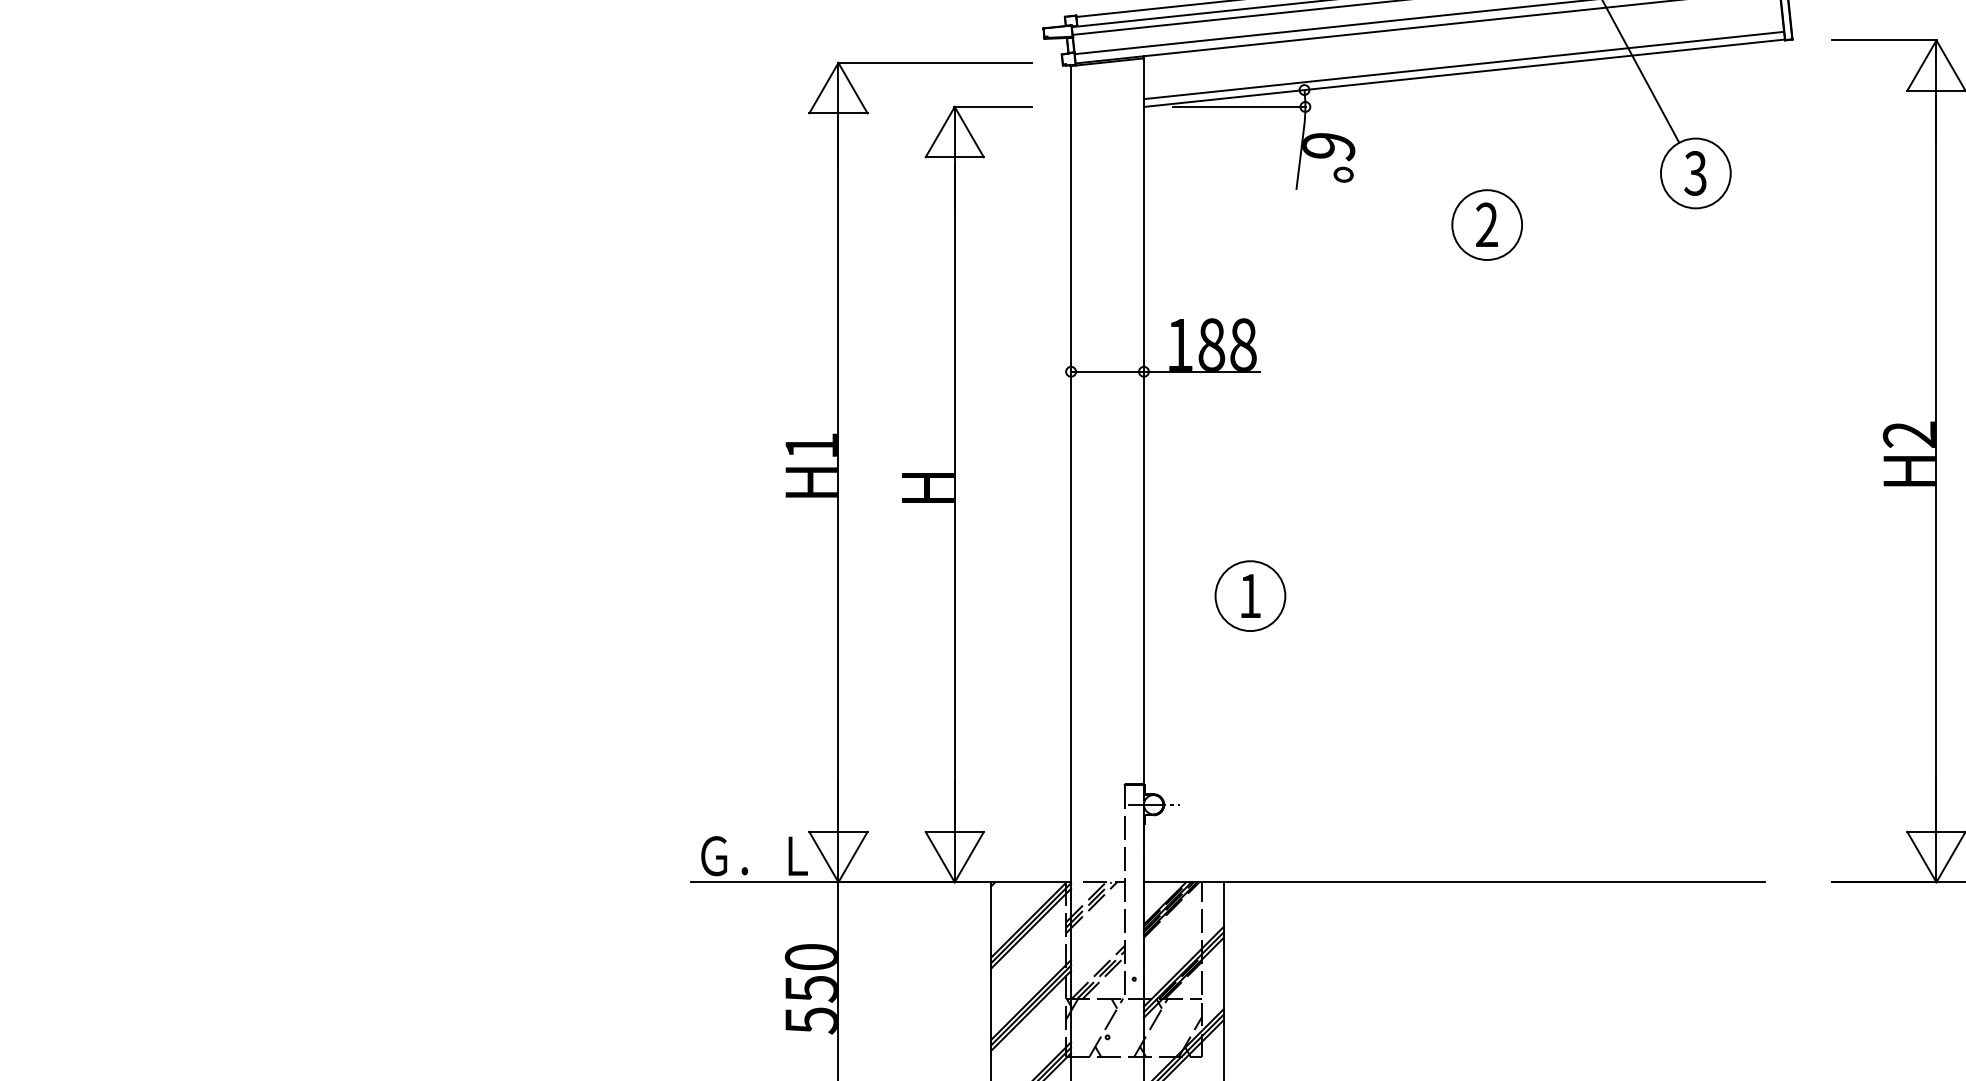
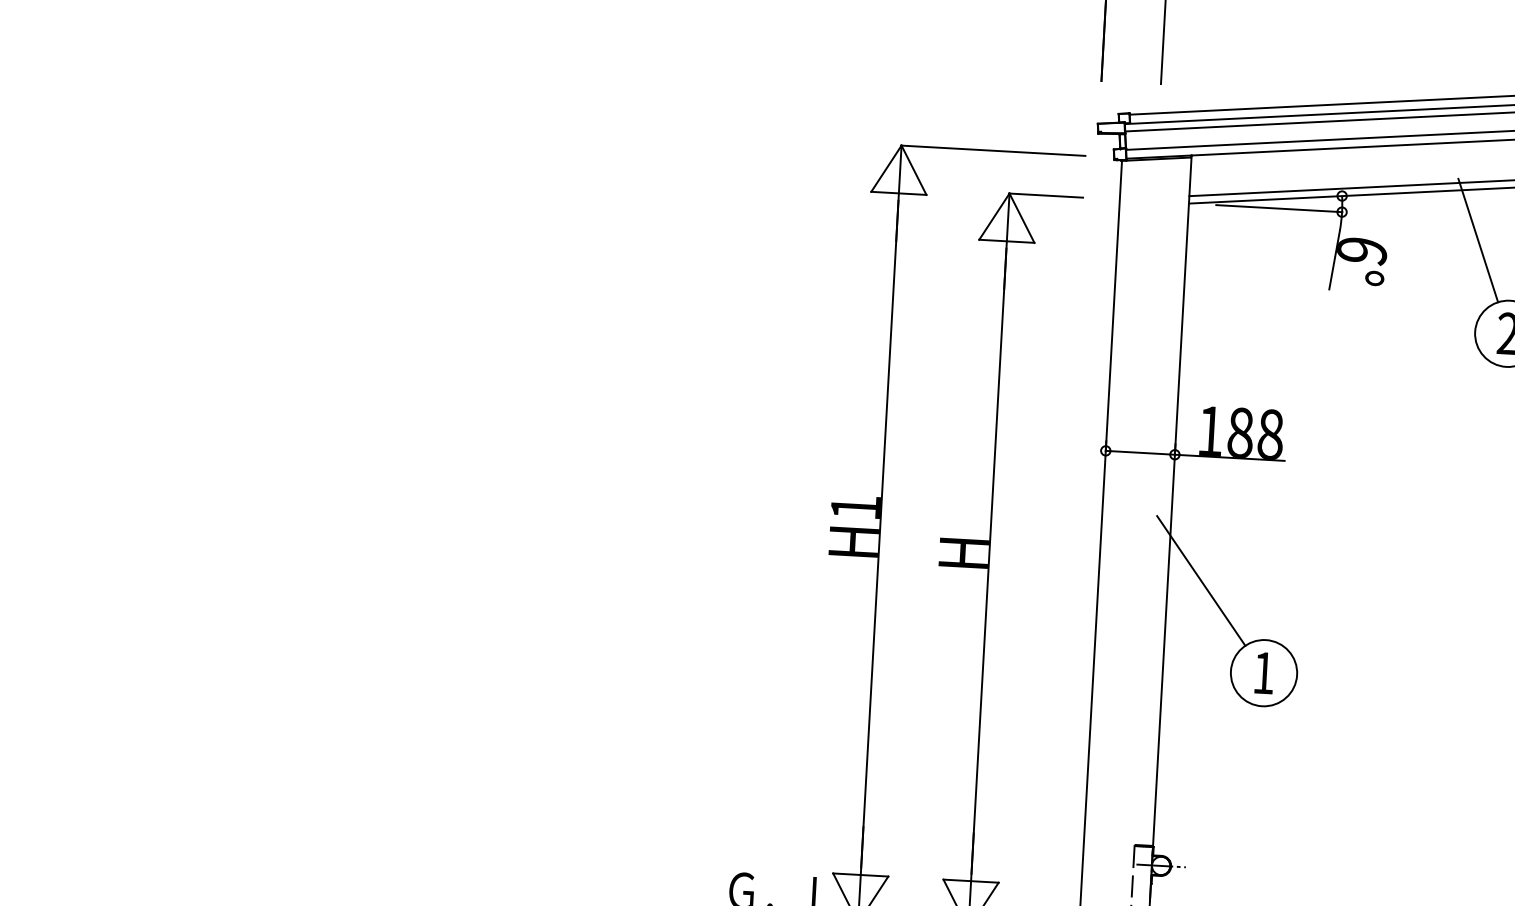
line: (1449, 128) -> (1477, 240), added
line: (1178, 502) -> (1200, 580), added

